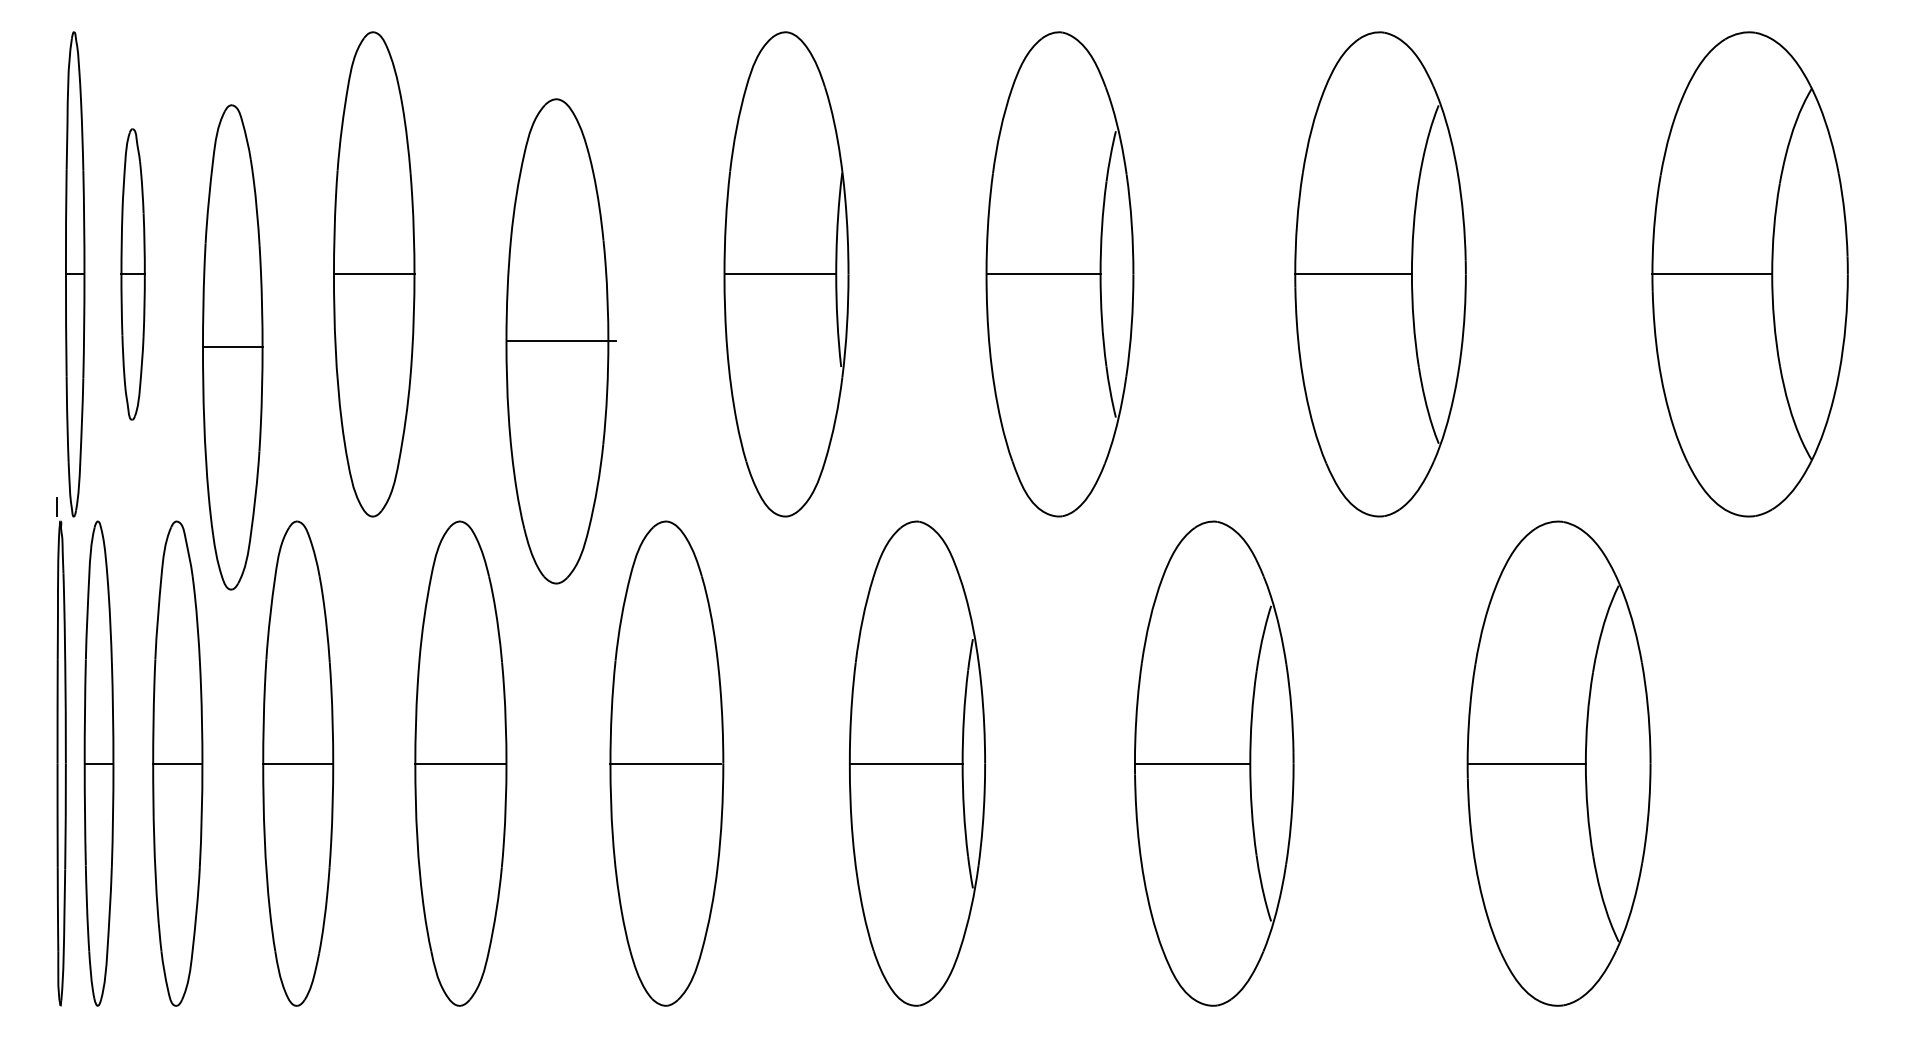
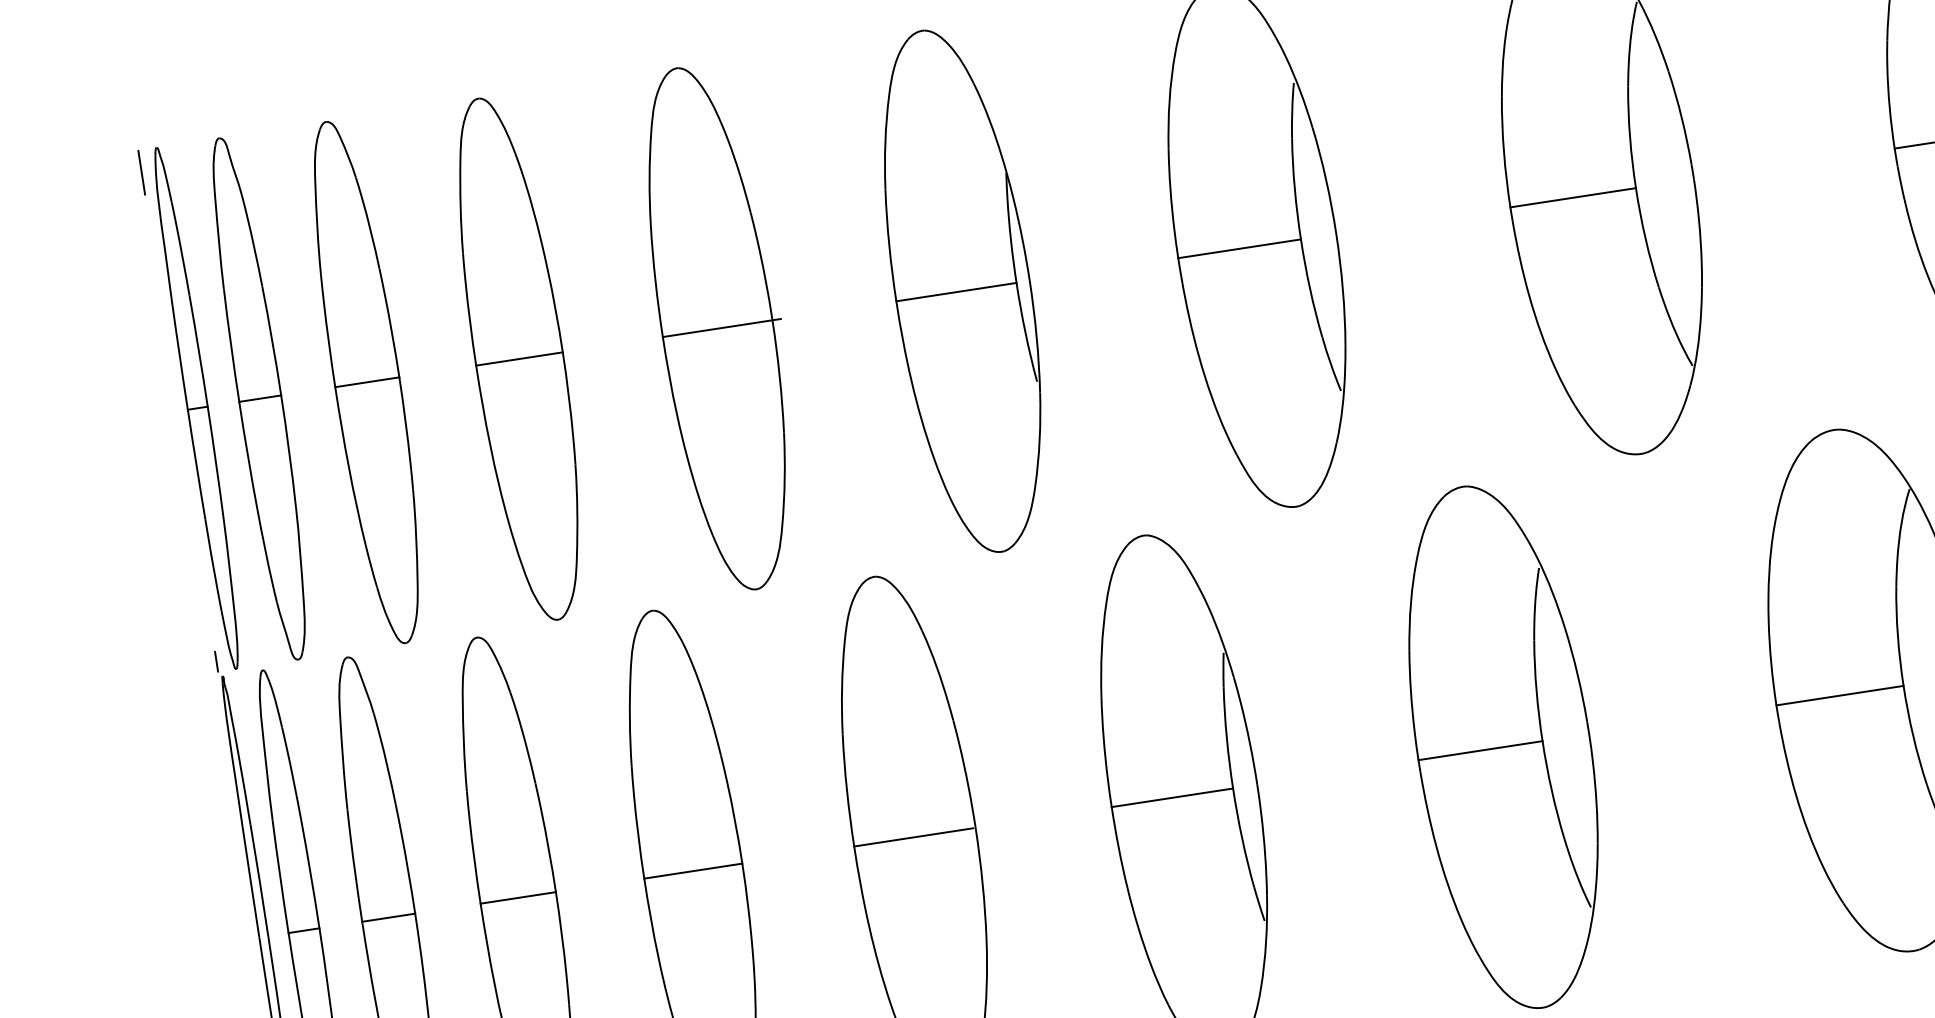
line: (57, 52) -> (142, 172), added
part: (132, 274) -> (259, 398), size x1.67
part: (560, 341) -> (720, 328), moved
part: (232, 347) -> (367, 382), moved

